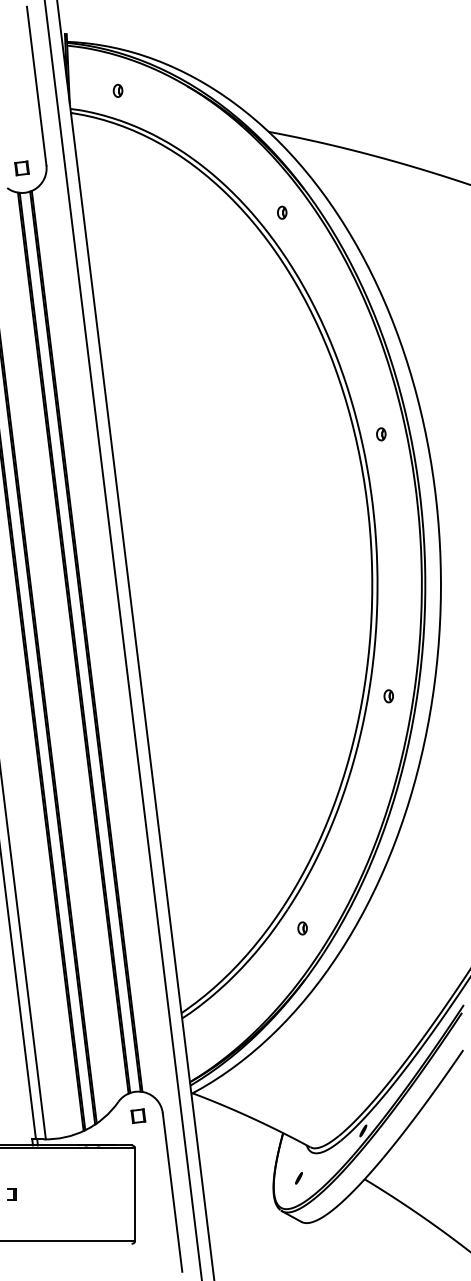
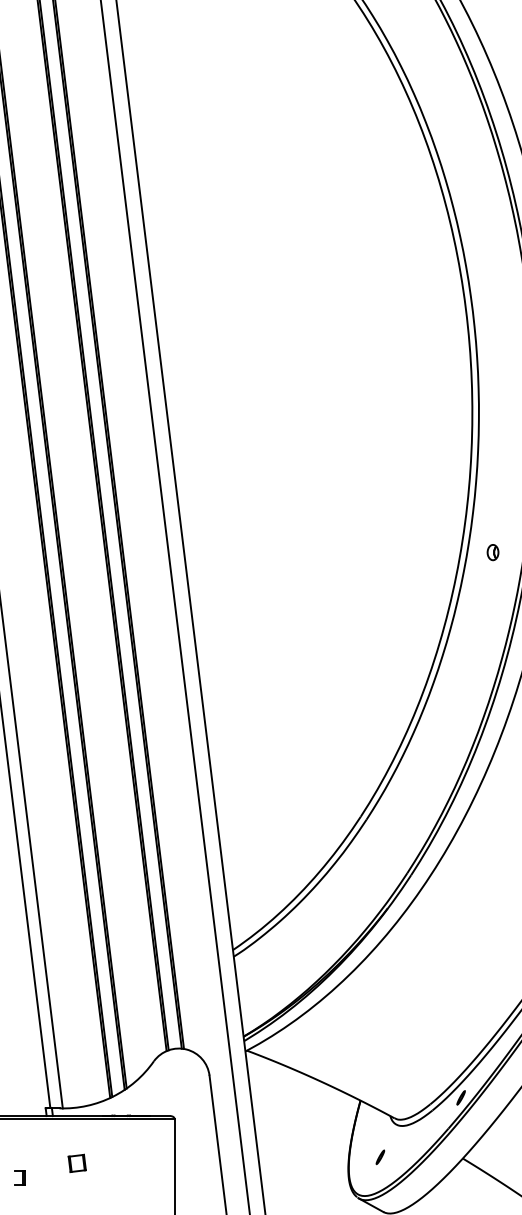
part: (381, 434) -> (483, 224), removed
part: (302, 928) -> (384, 843), removed
part: (138, 1116) -> (77, 1163), moved

